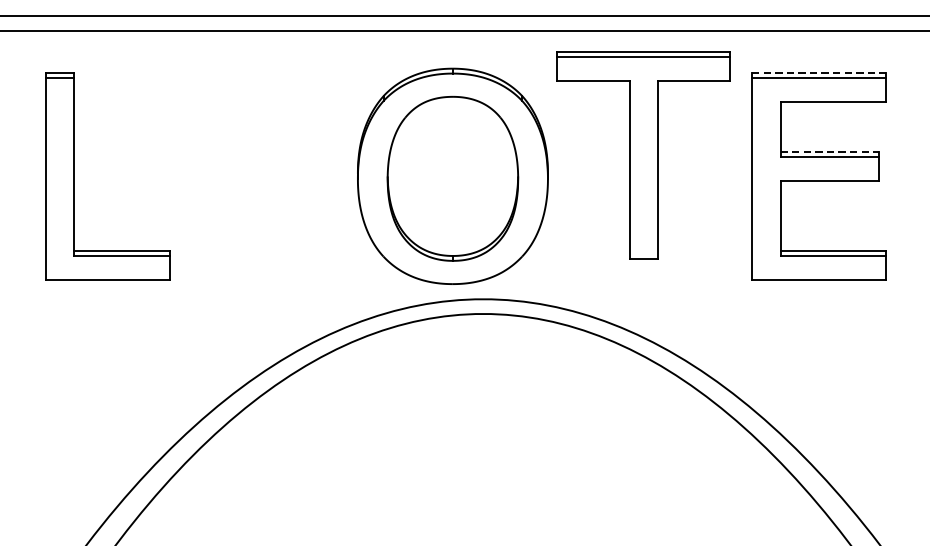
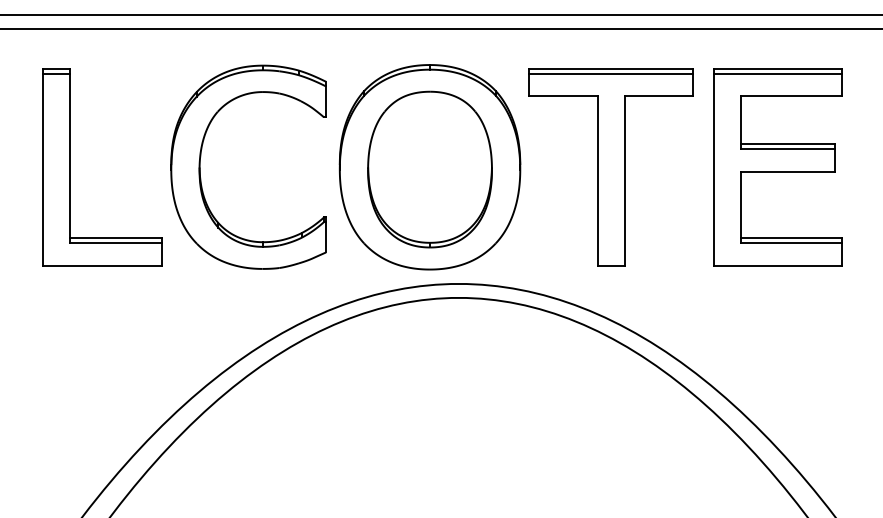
line: (818, 73) -> (777, 69), dashed -> solid
line: (829, 152) -> (787, 144), dashed -> solid
part: (643, 155) -> (610, 167), moved
part: (211, 175) -> (200, 166), added

